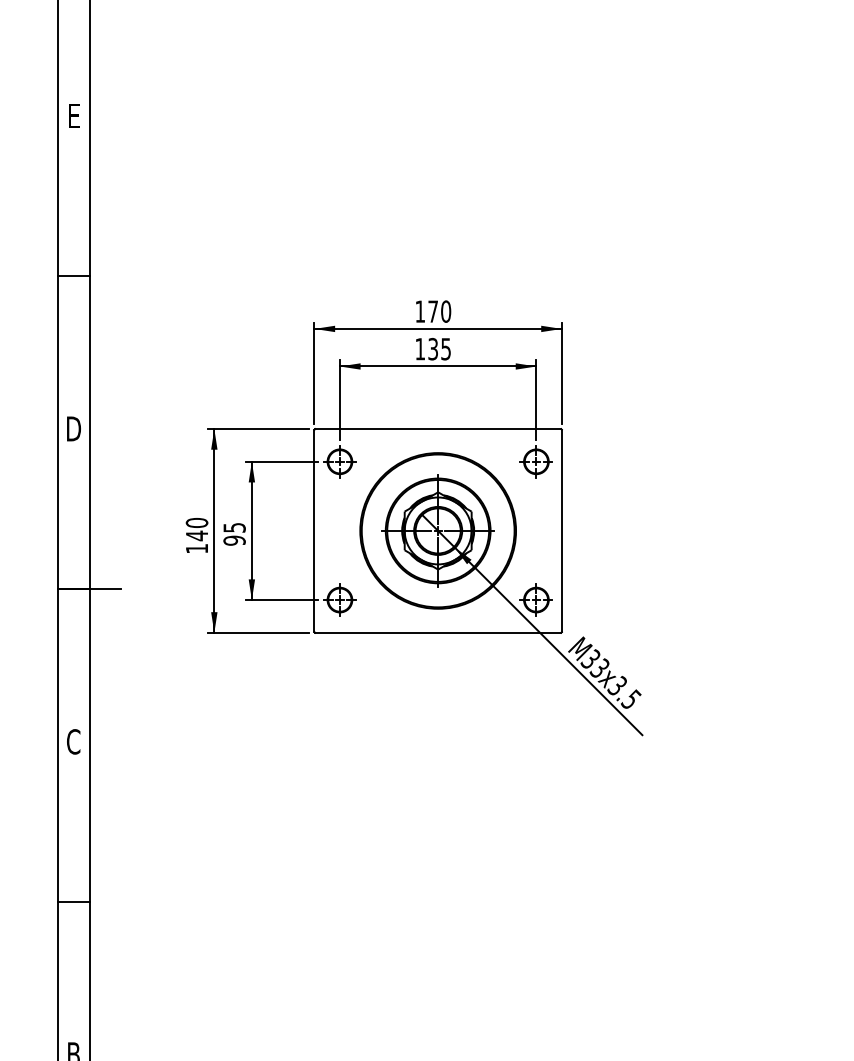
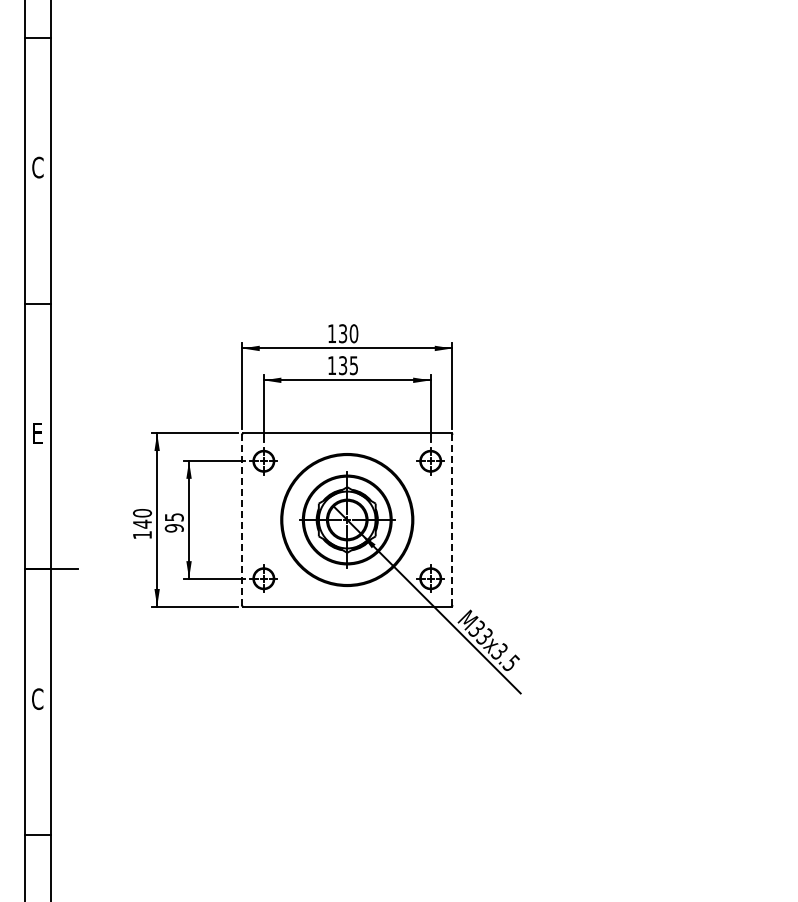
text: (73, 115) -> (37, 167), E -> C
text: (433, 311) -> (343, 333), 170 -> 130
text: (73, 427) -> (37, 432), D -> E
line: (314, 531) -> (242, 520), solid -> dashed
line: (562, 531) -> (452, 520), solid -> dashed

